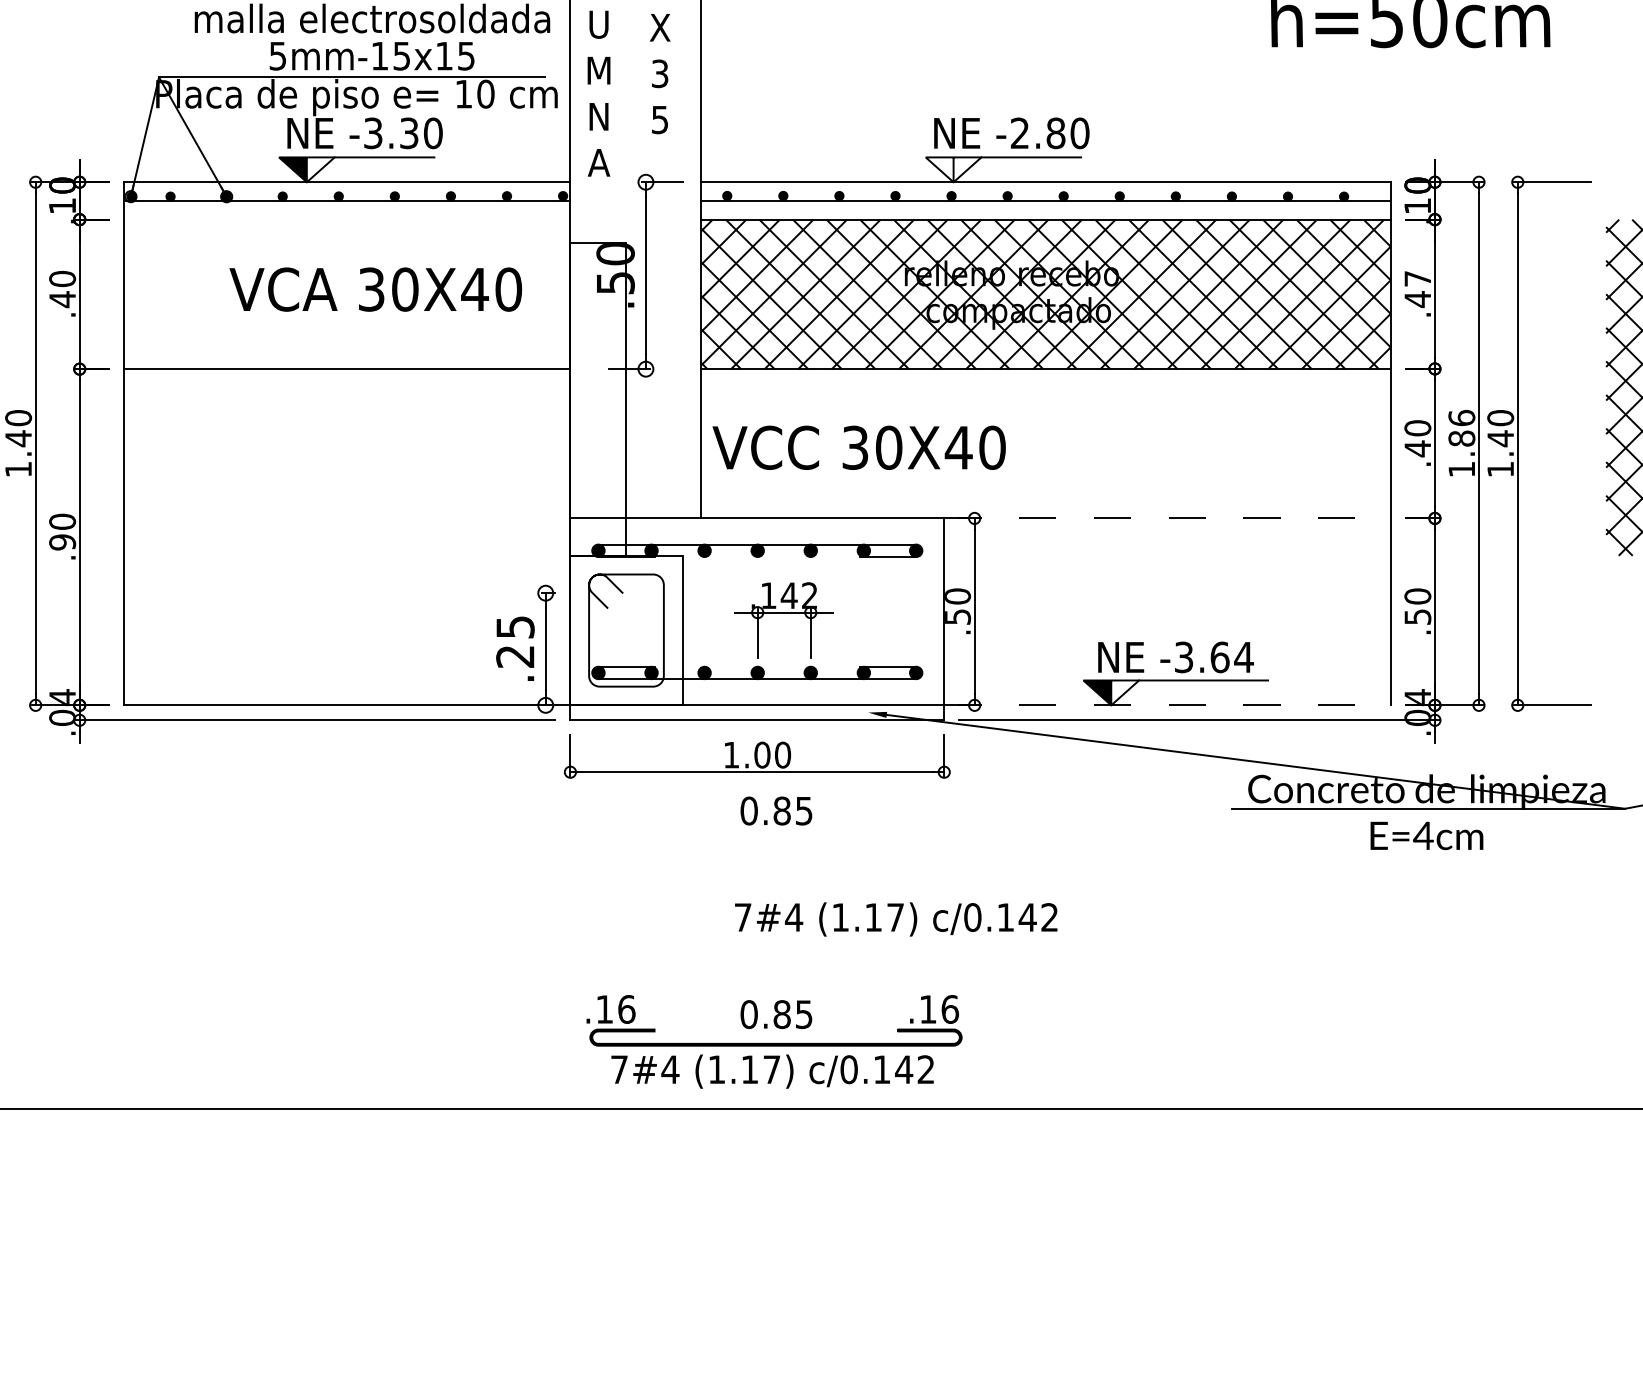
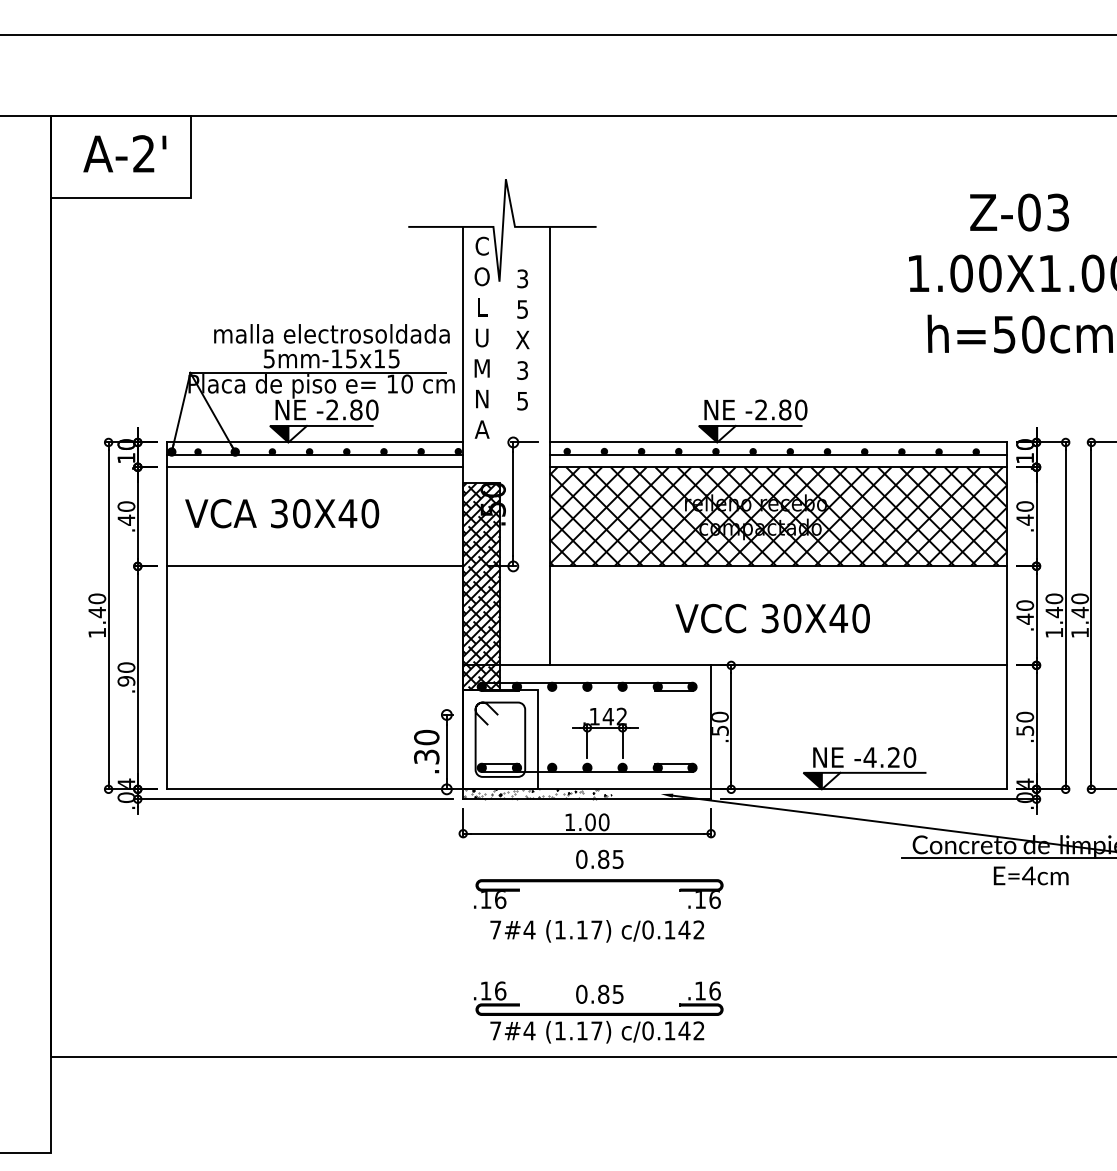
text: (391, 132) -> (344, 409), -3.30 -> -2.80
fill: (938, 168) -> (707, 433), added
line: (347, 220) -> (315, 467), added
text: (1418, 278) -> (1025, 506), .47 -> .40
text: (376, 289) -> (282, 513), moved
hatch: (597, 399) -> (481, 586), added
text: (1462, 428) -> (1054, 605), 1.86 -> 1.40
text: (858, 447) -> (772, 618), moved
line: (1168, 518) -> (859, 665), dashed -> solid
text: (515, 640) -> (426, 746), .25 -> .30
text: (1213, 657) -> (889, 757), -3.64 -> -4.20
line: (1168, 705) -> (859, 789), dashed -> solid
hatch: (682, 713) -> (537, 794), added
part: (774, 845) -> (598, 882), added
text: (896, 919) -> (597, 931), moved

